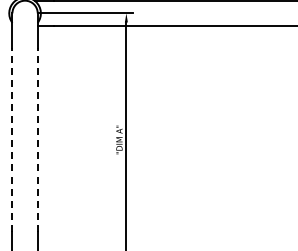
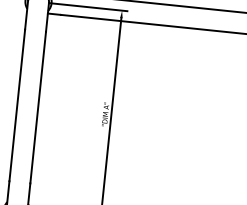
line: (12, 139) -> (17, 105), dashed -> solid
line: (37, 139) -> (38, 107), dashed -> solid

